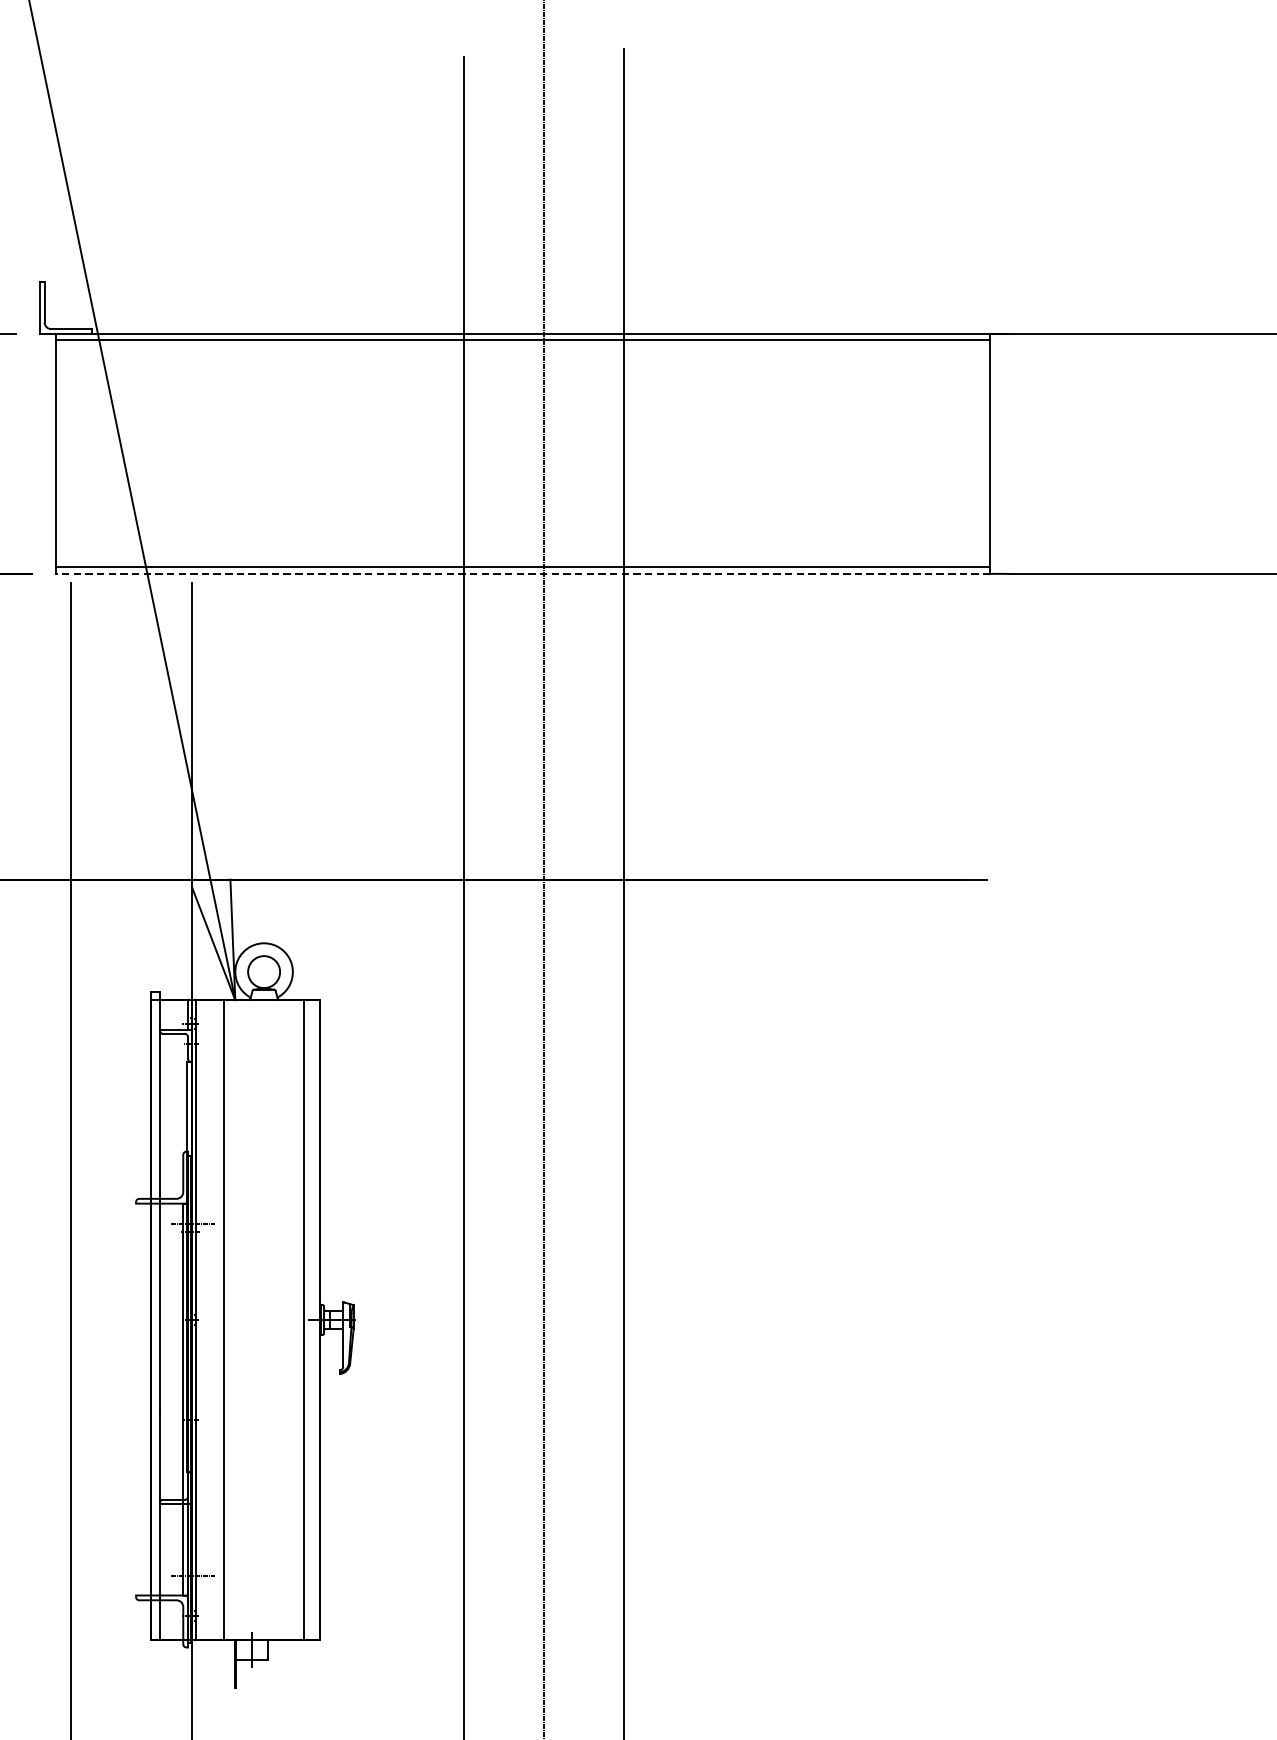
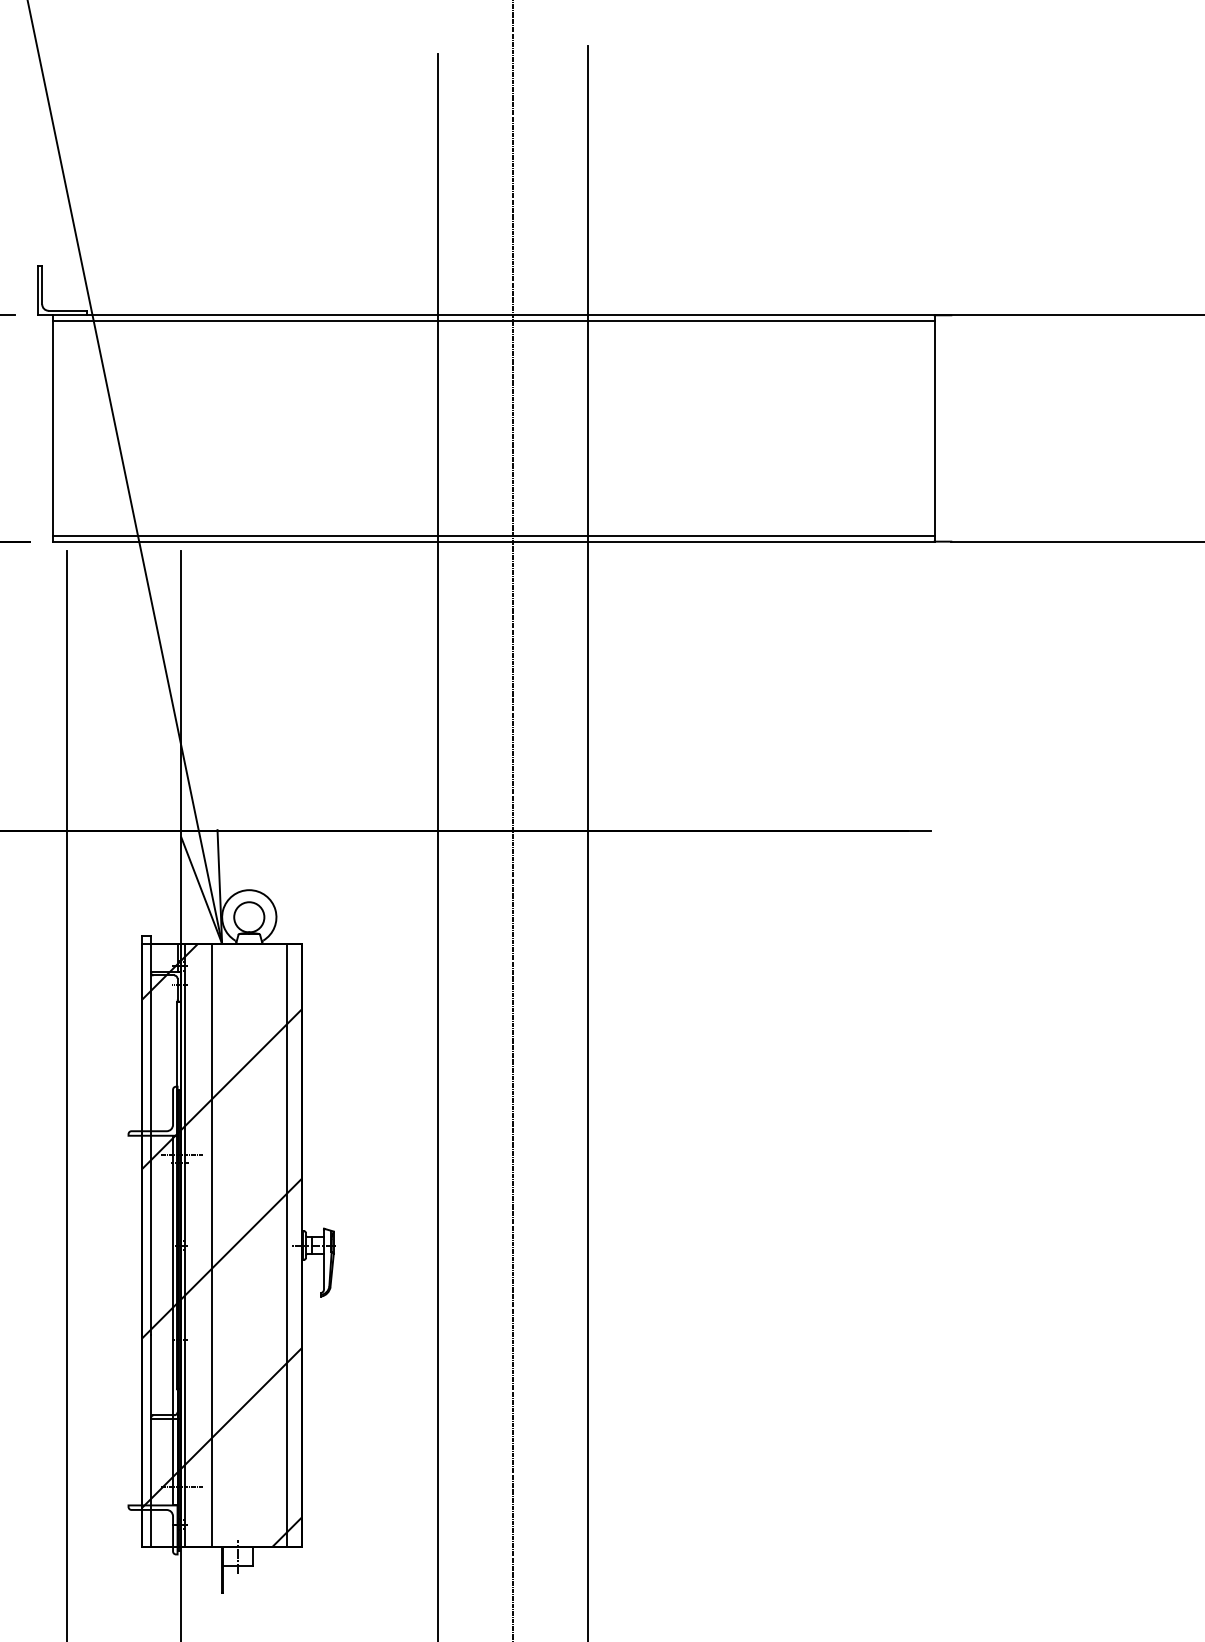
line: (522, 573) -> (493, 541), dashed -> solid
hatch: (235, 1319) -> (222, 1245), added

